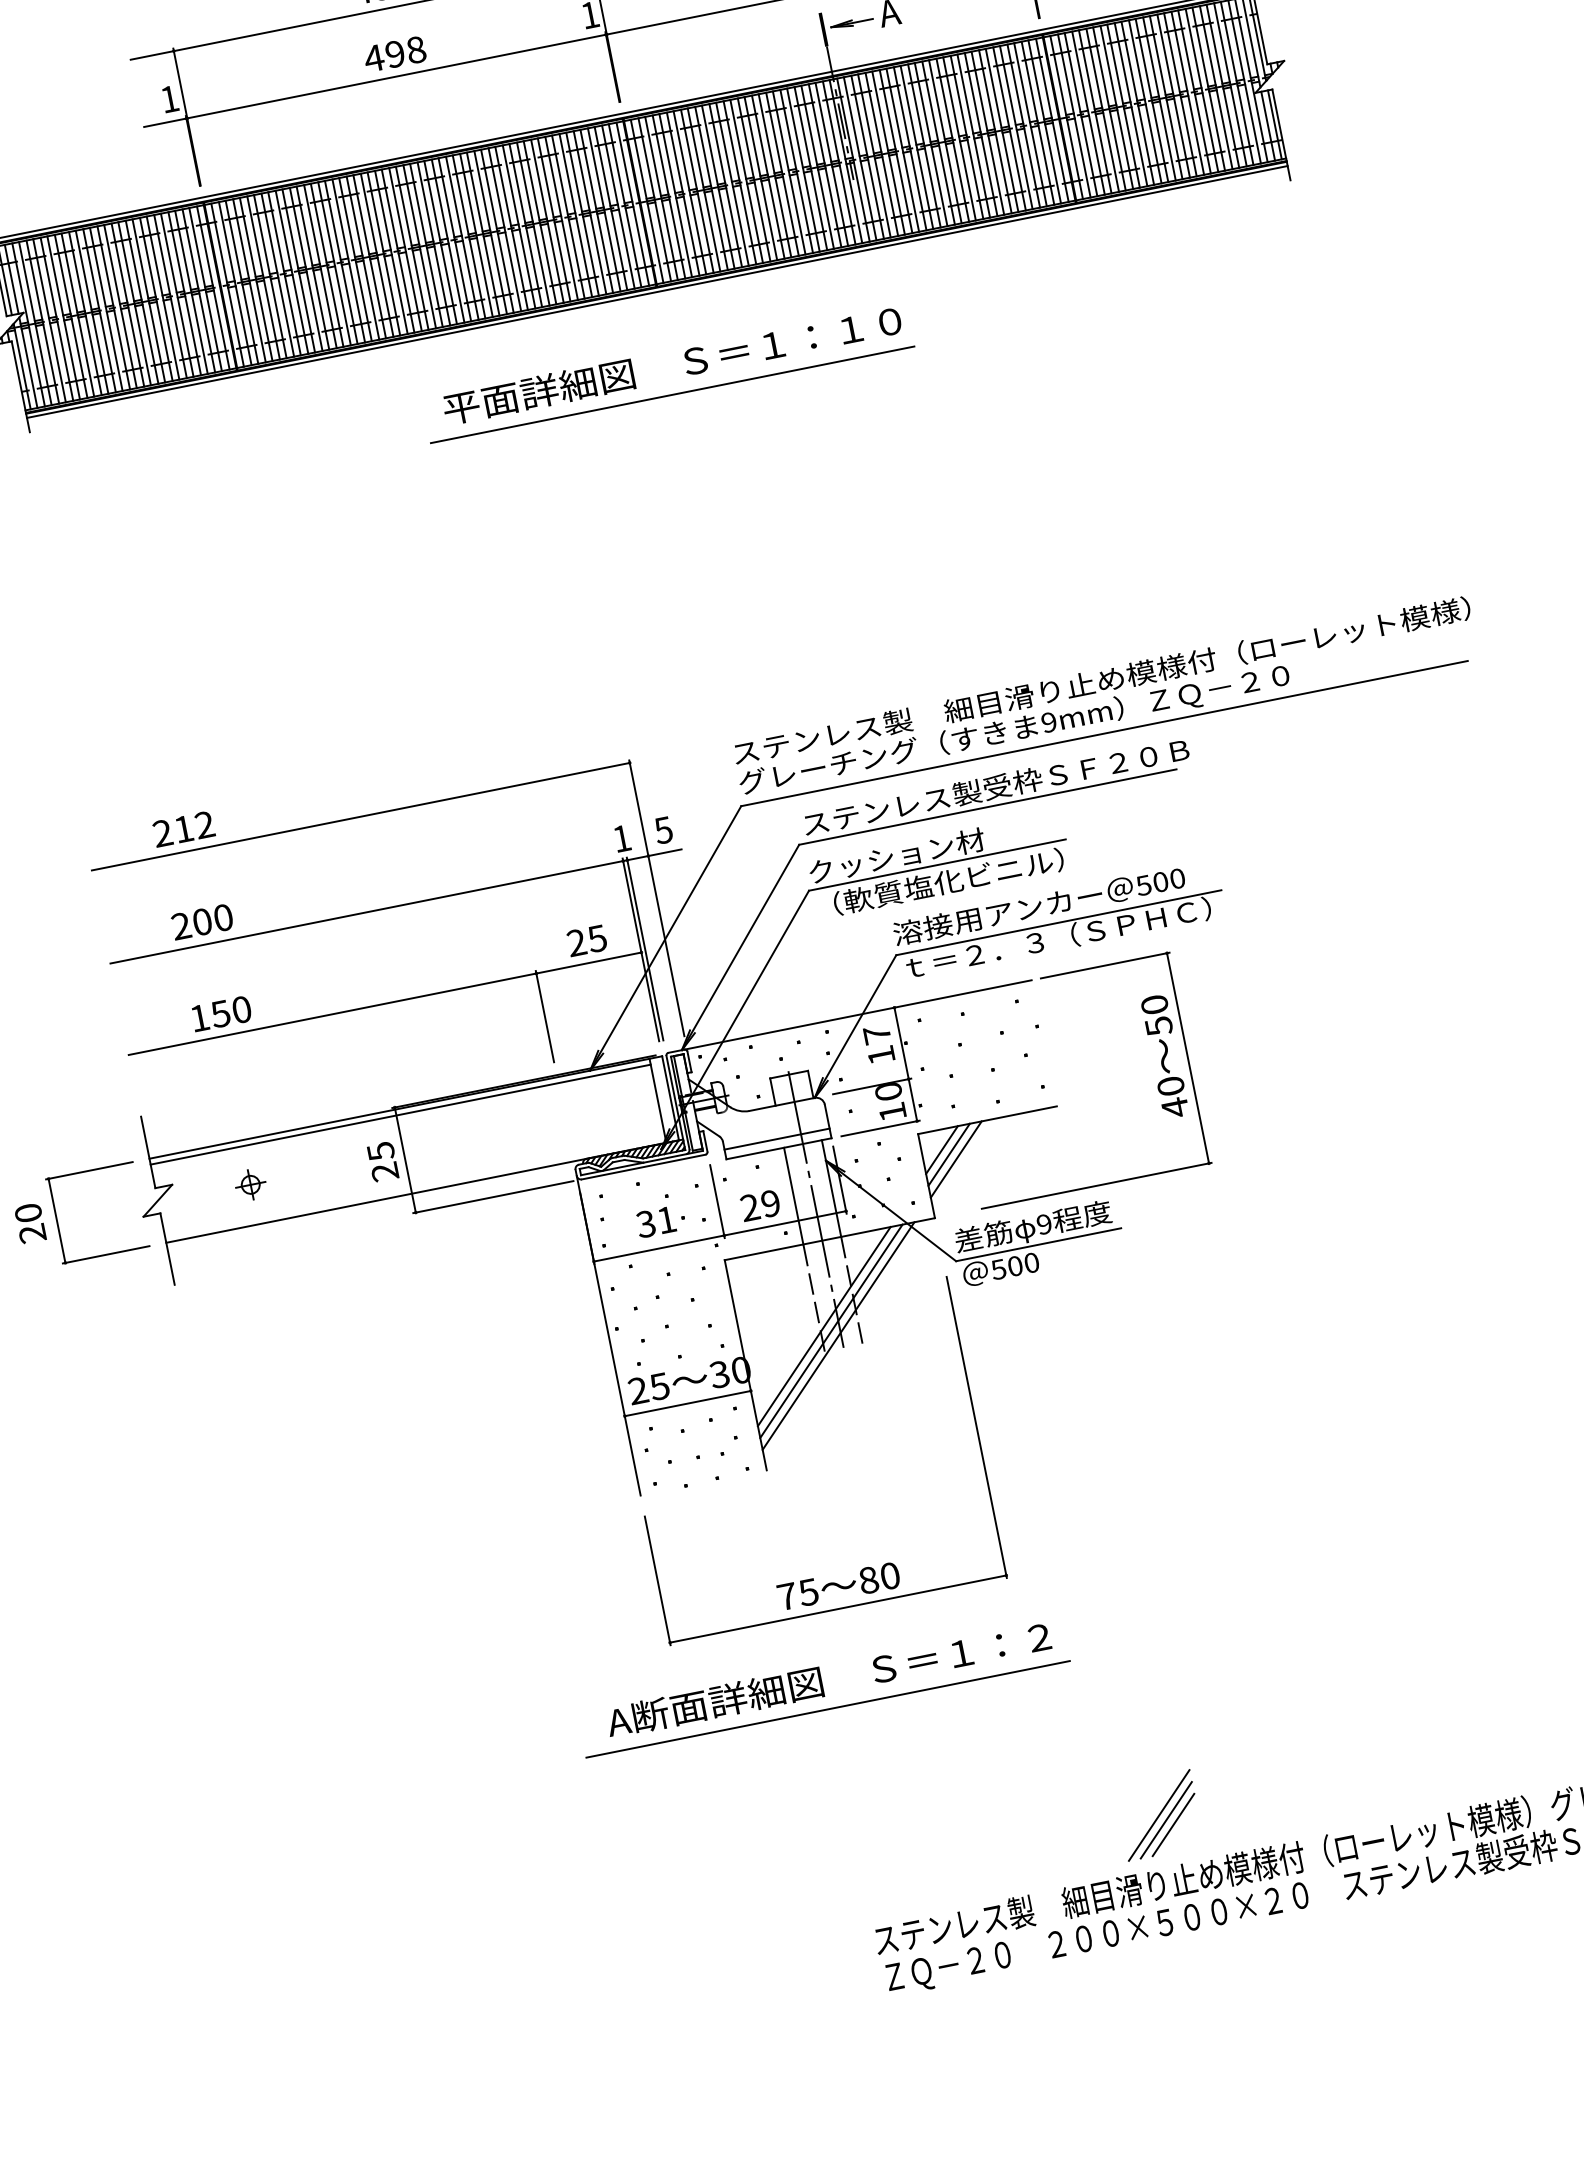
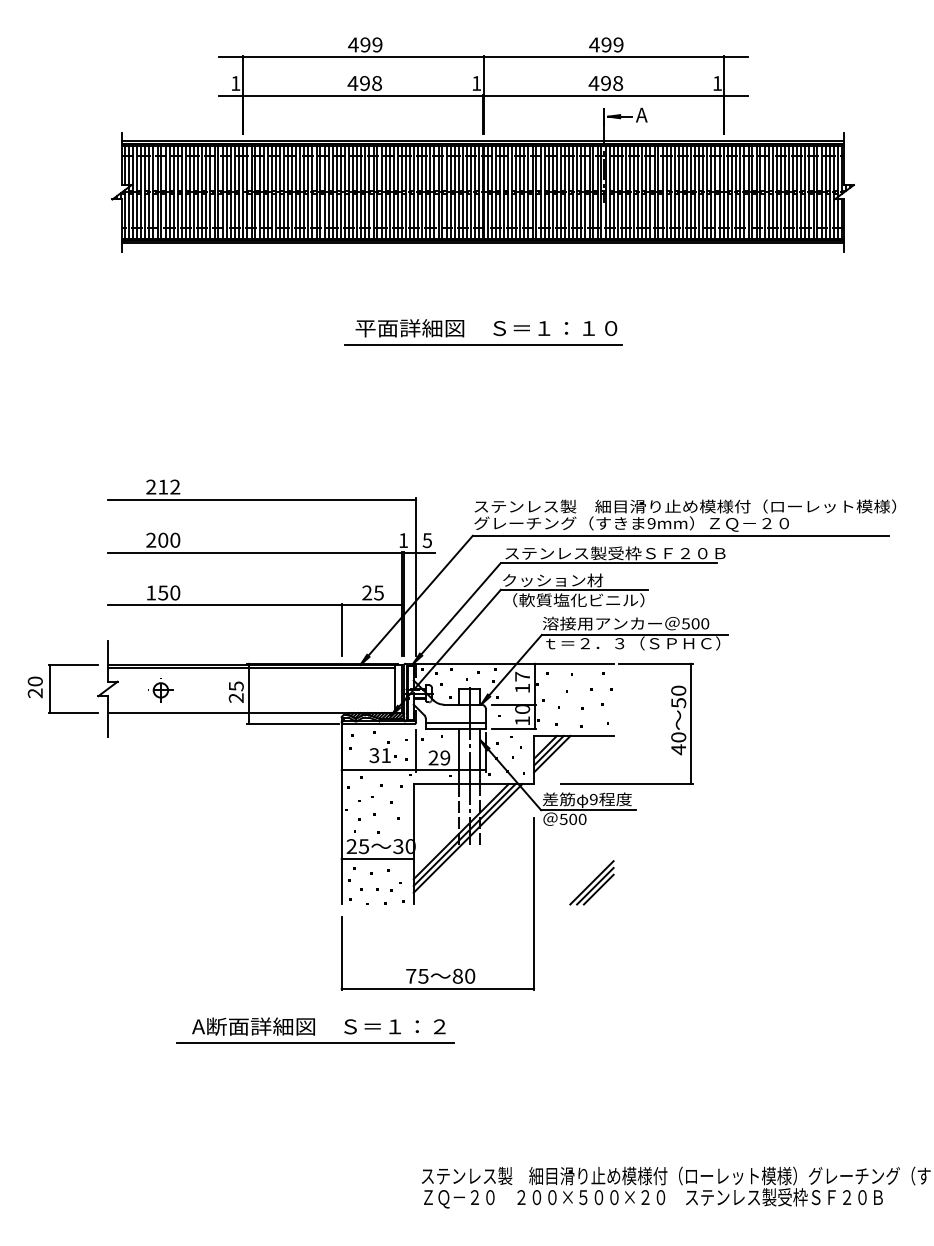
part: (686, 371) -> (493, 333), moved
part: (250, 1185) -> (160, 690), size x1.43
part: (824, 1687) -> (315, 1030), moved
part: (1158, 1815) -> (591, 882), moved

